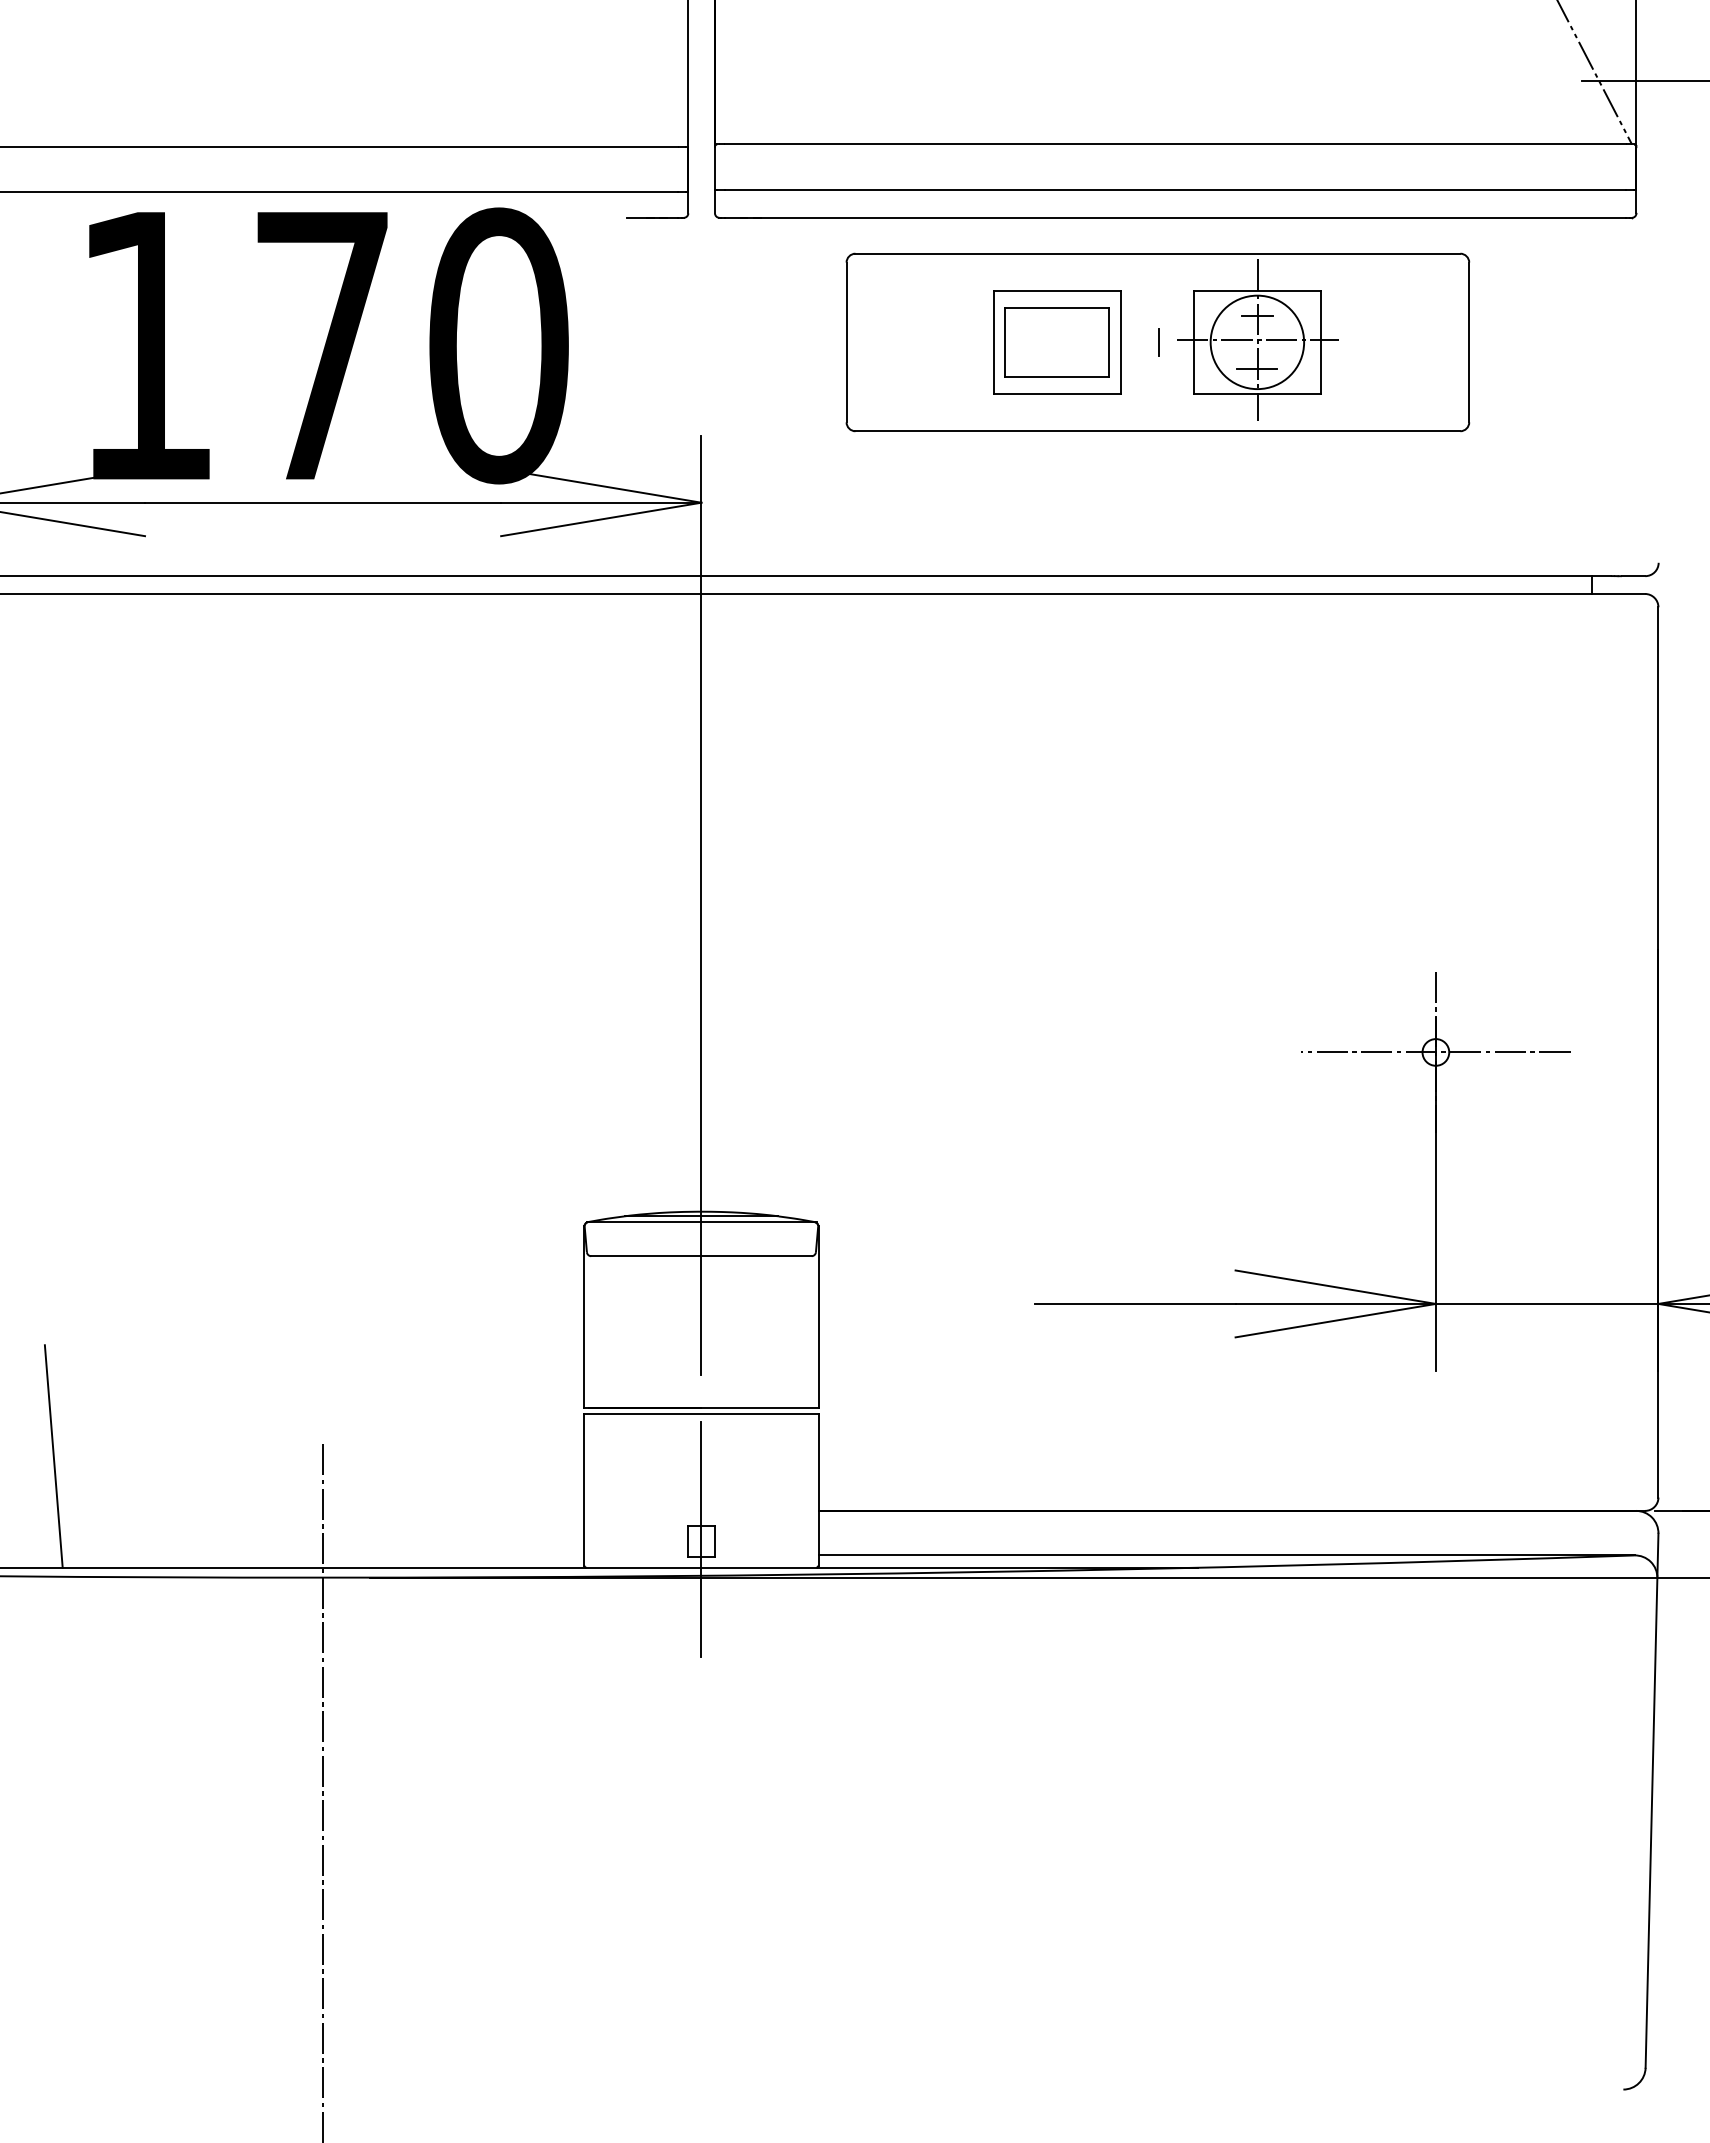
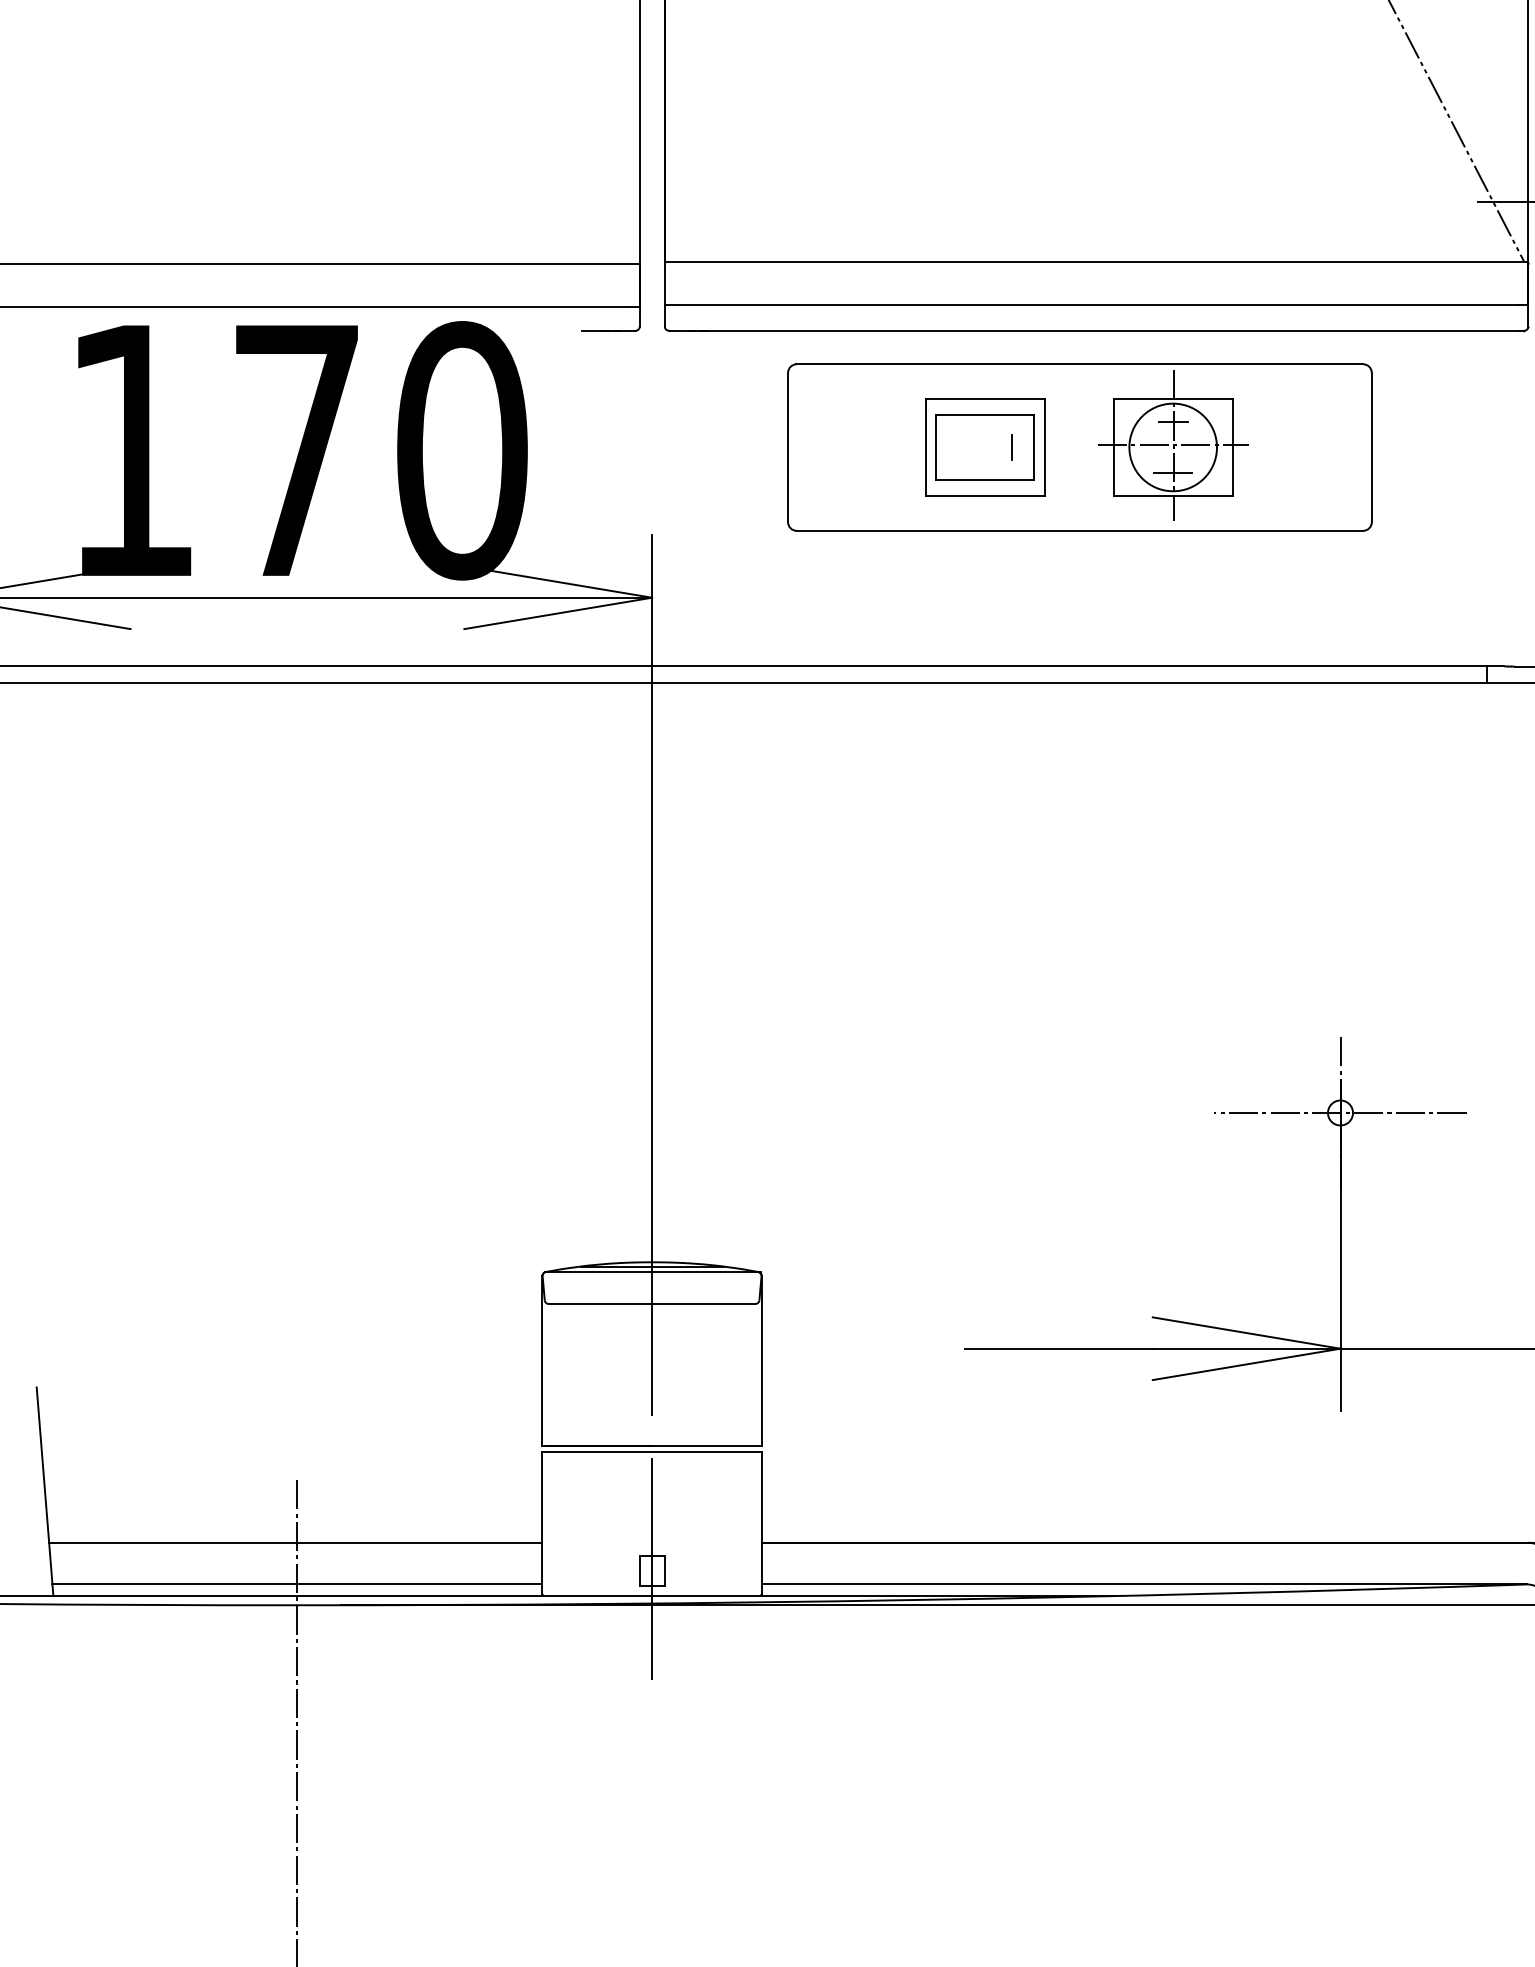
line: (1158, 342) -> (1011, 447), moved
line: (321, 1510) -> (295, 1542), added
line: (322, 1555) -> (296, 1584), added

